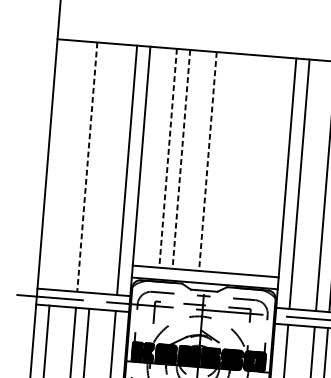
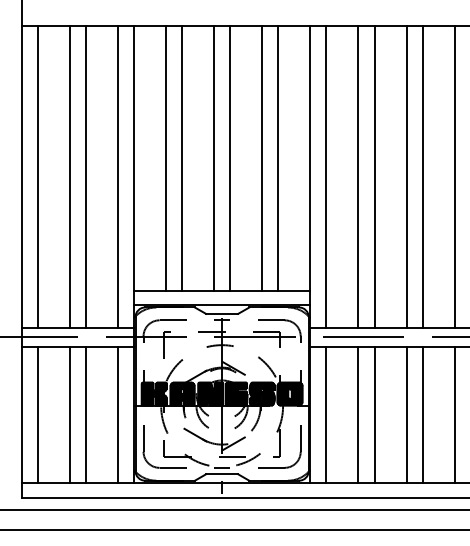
line: (168, 158) -> (166, 158), dashed -> solid
line: (181, 159) -> (182, 158), dashed -> solid
line: (208, 161) -> (214, 158), dashed -> solid
line: (221, 162) -> (230, 158), added
line: (60, 164) -> (37, 176), added
line: (247, 164) -> (262, 158), added
line: (261, 165) -> (278, 158), added
line: (87, 166) -> (69, 176), dashed -> solid
line: (100, 167) -> (85, 176), added

